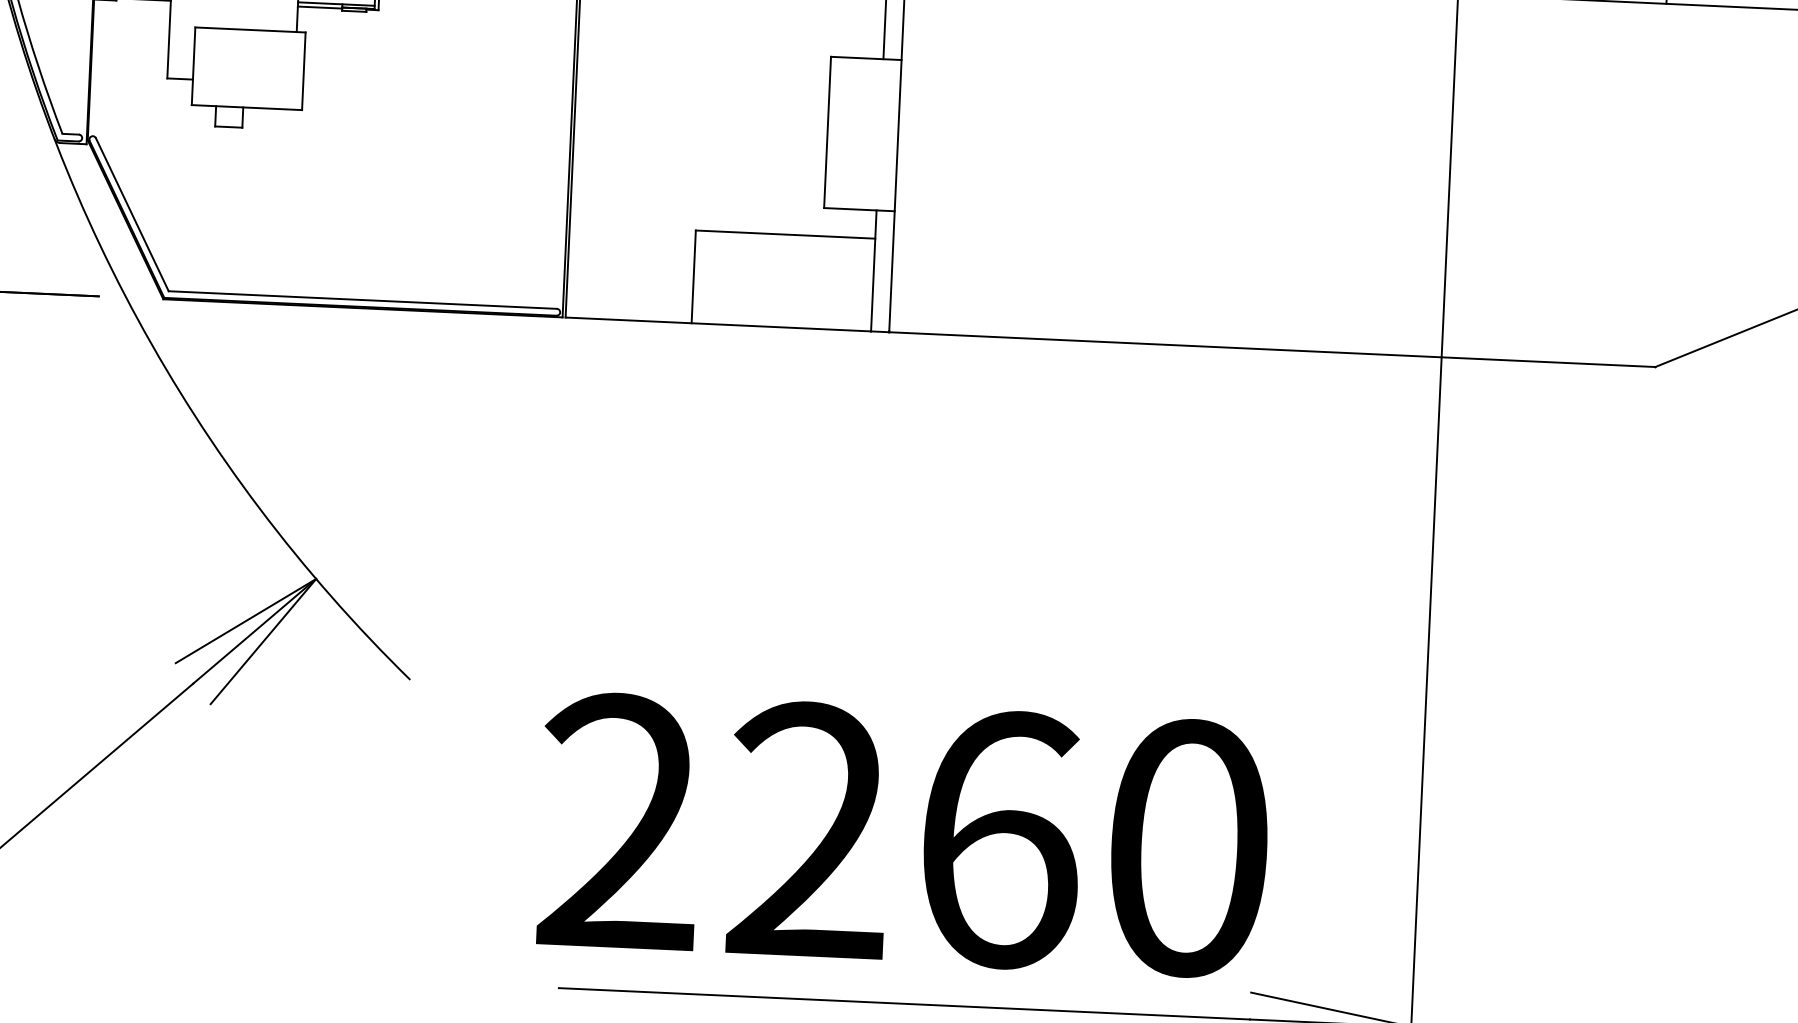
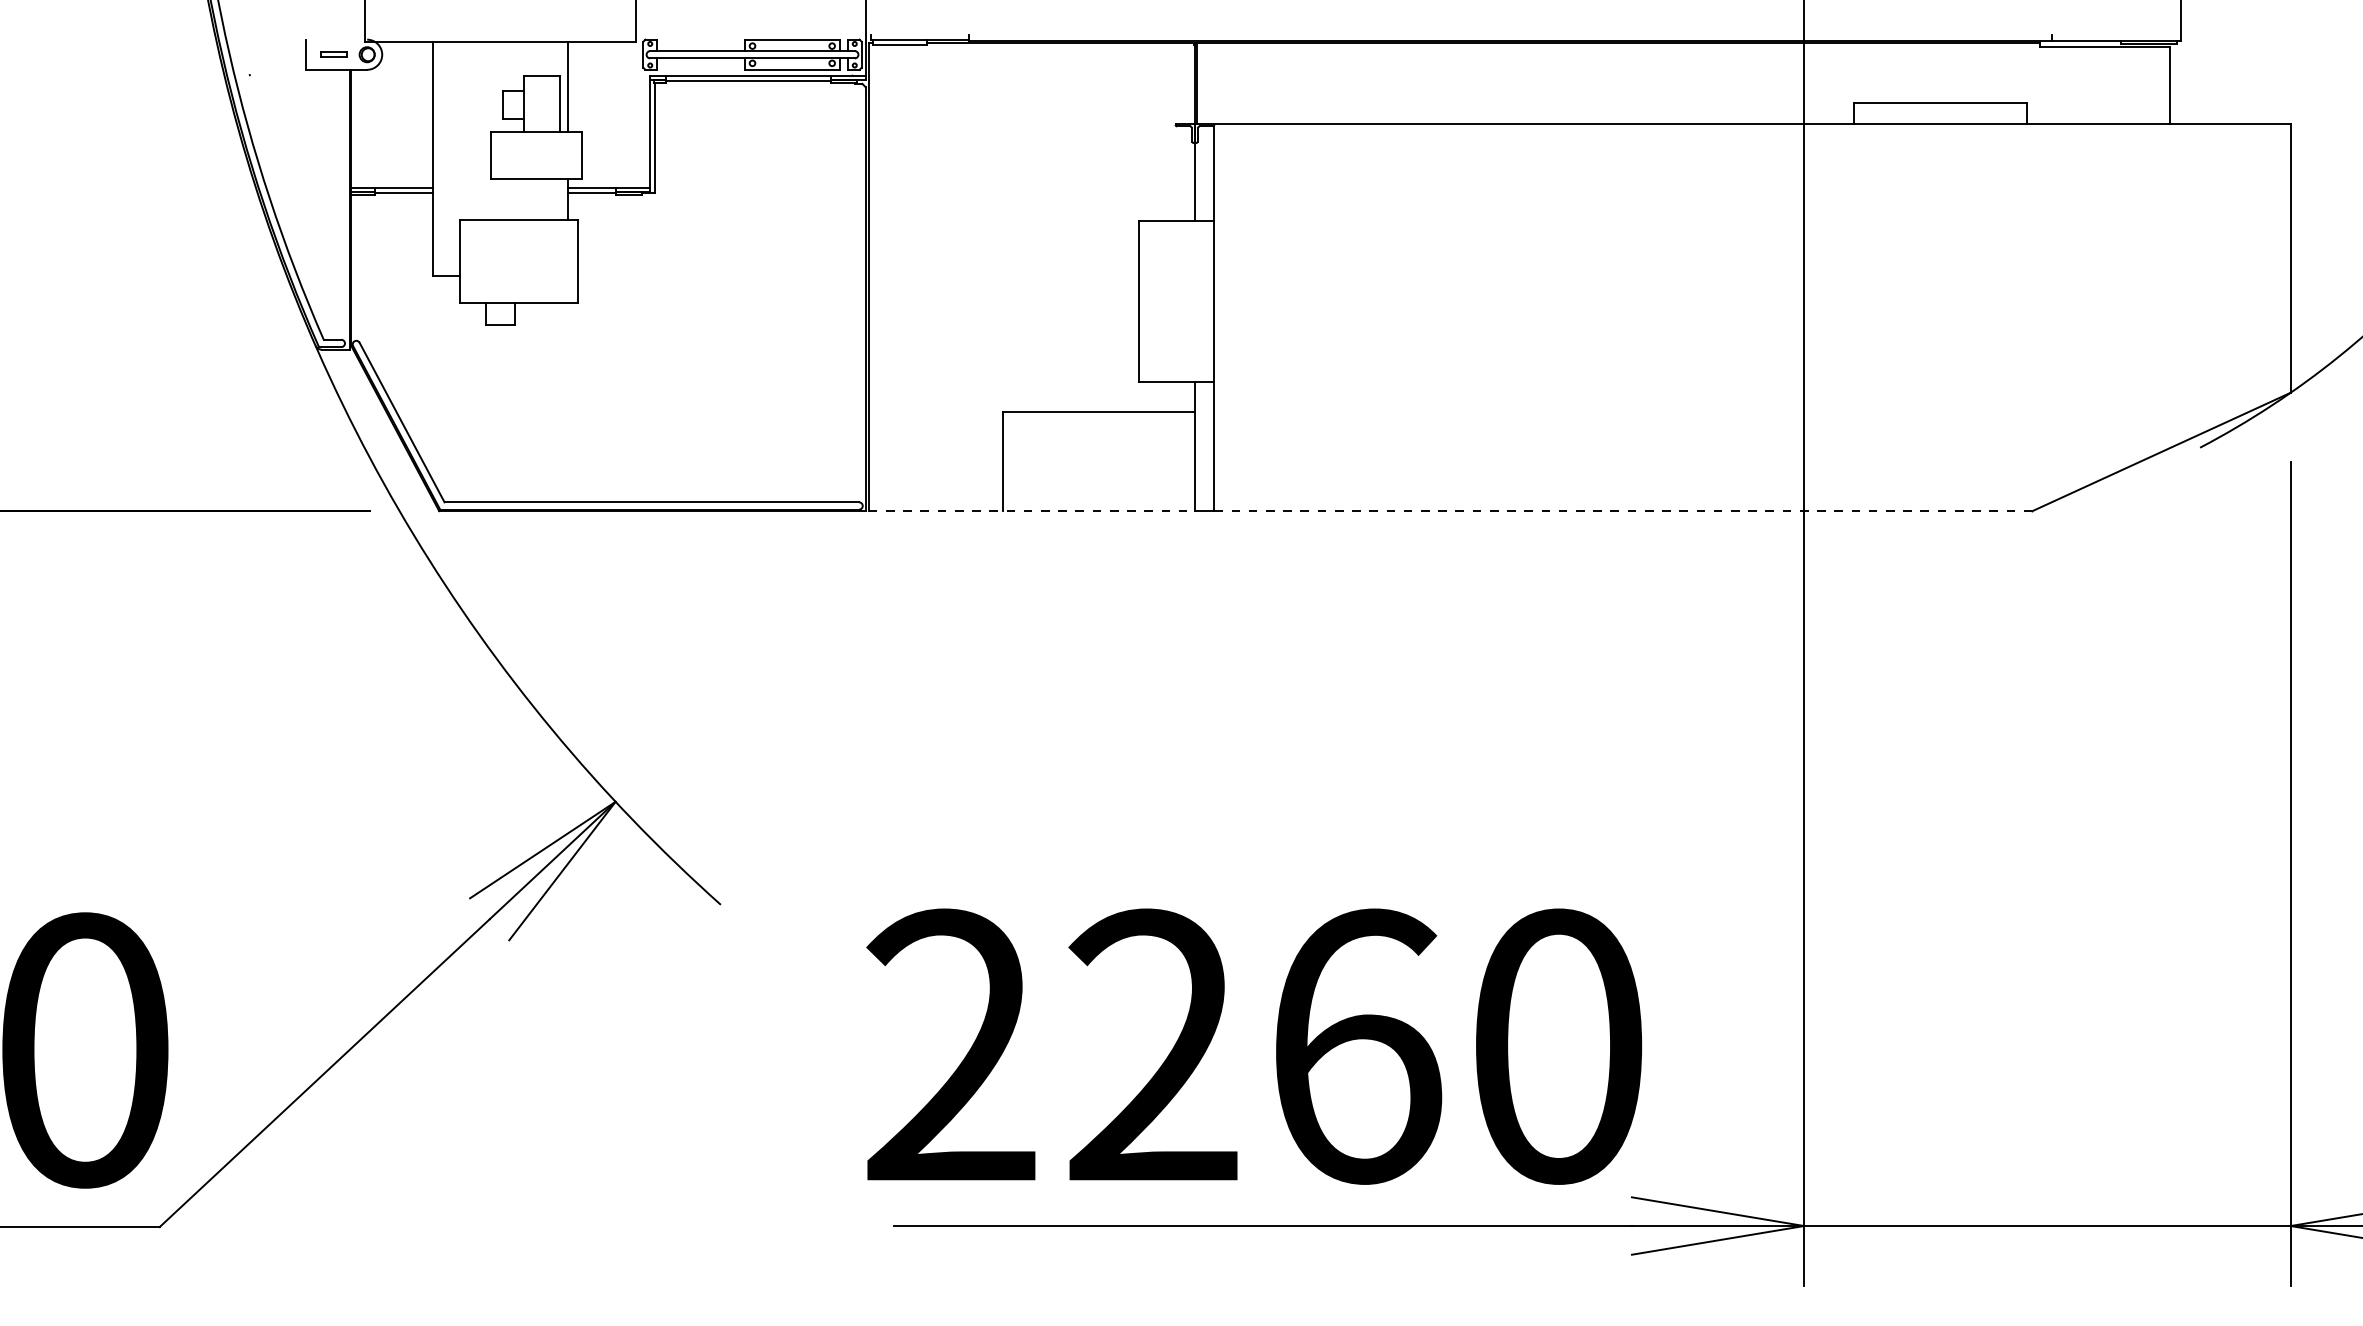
line: (718, 324) -> (1032, 511), solid -> dashed
line: (1272, 349) -> (1623, 511), solid -> dashed

